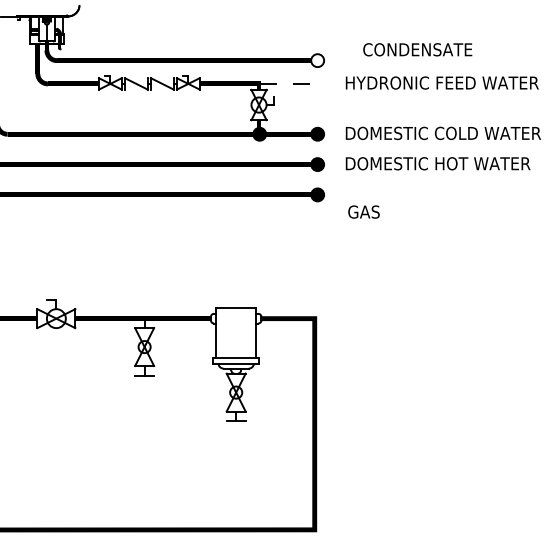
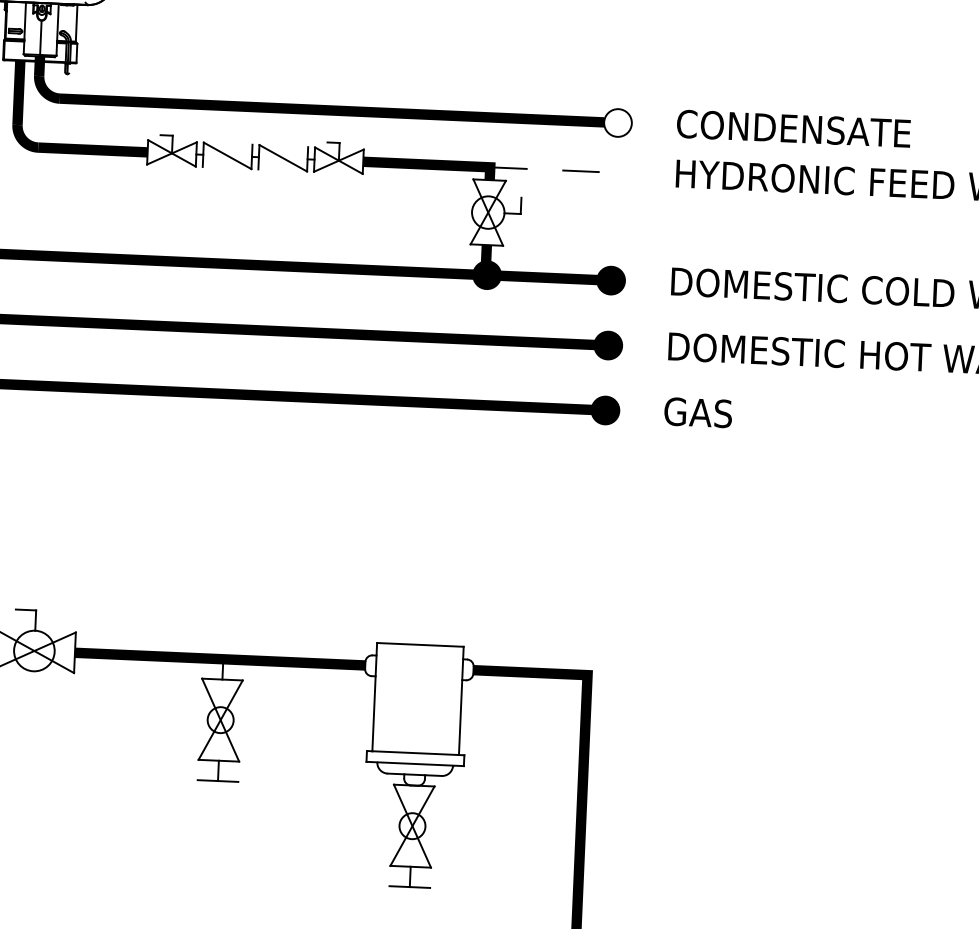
text: (417, 49) -> (793, 128), moved
text: (363, 211) -> (697, 411), moved

